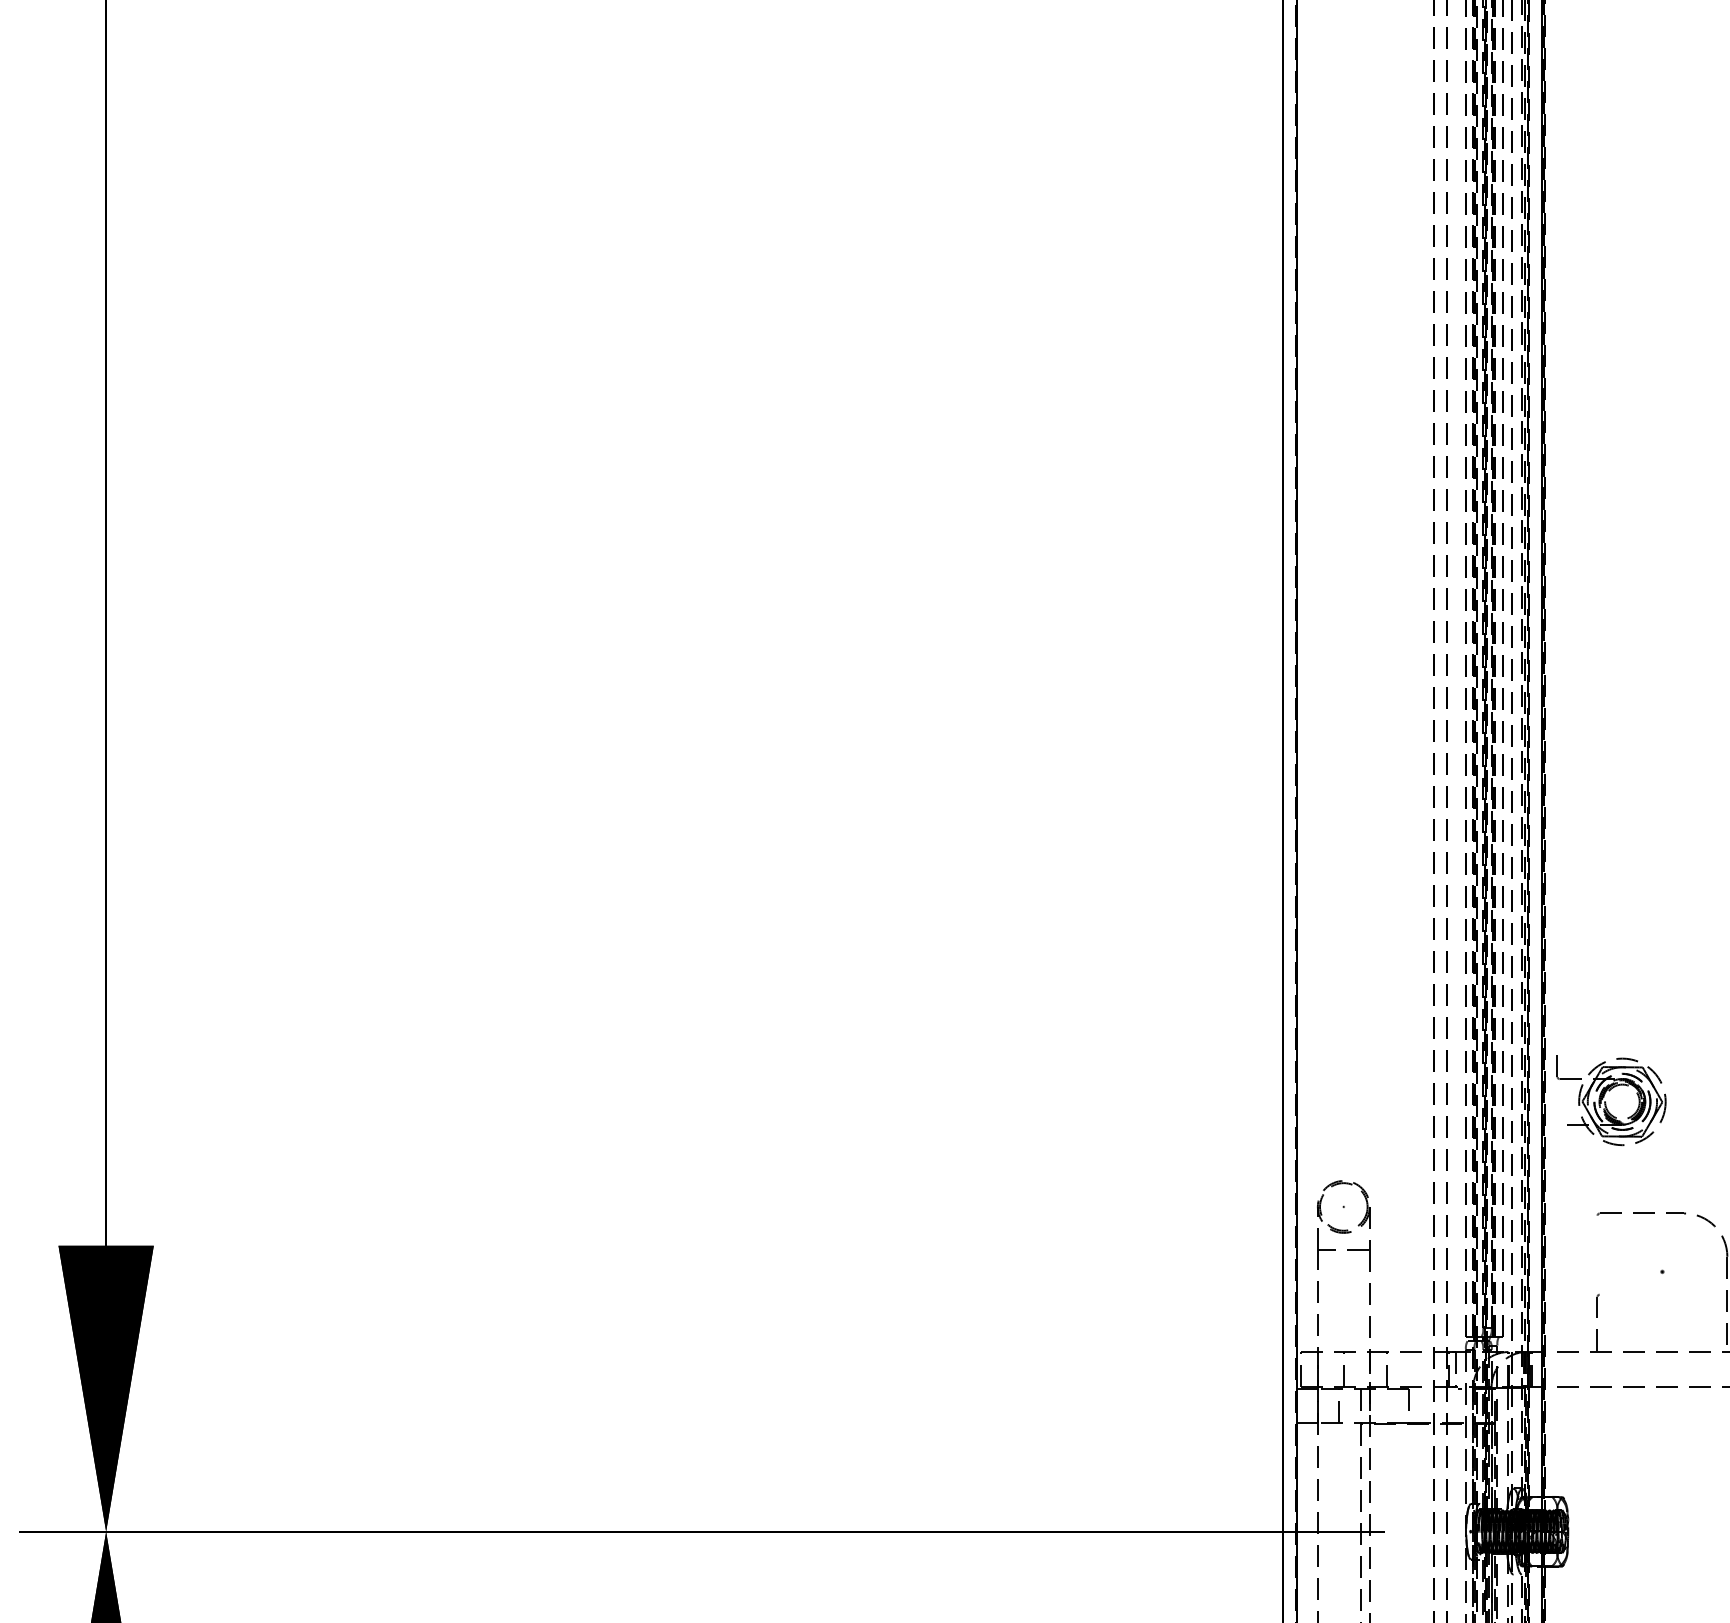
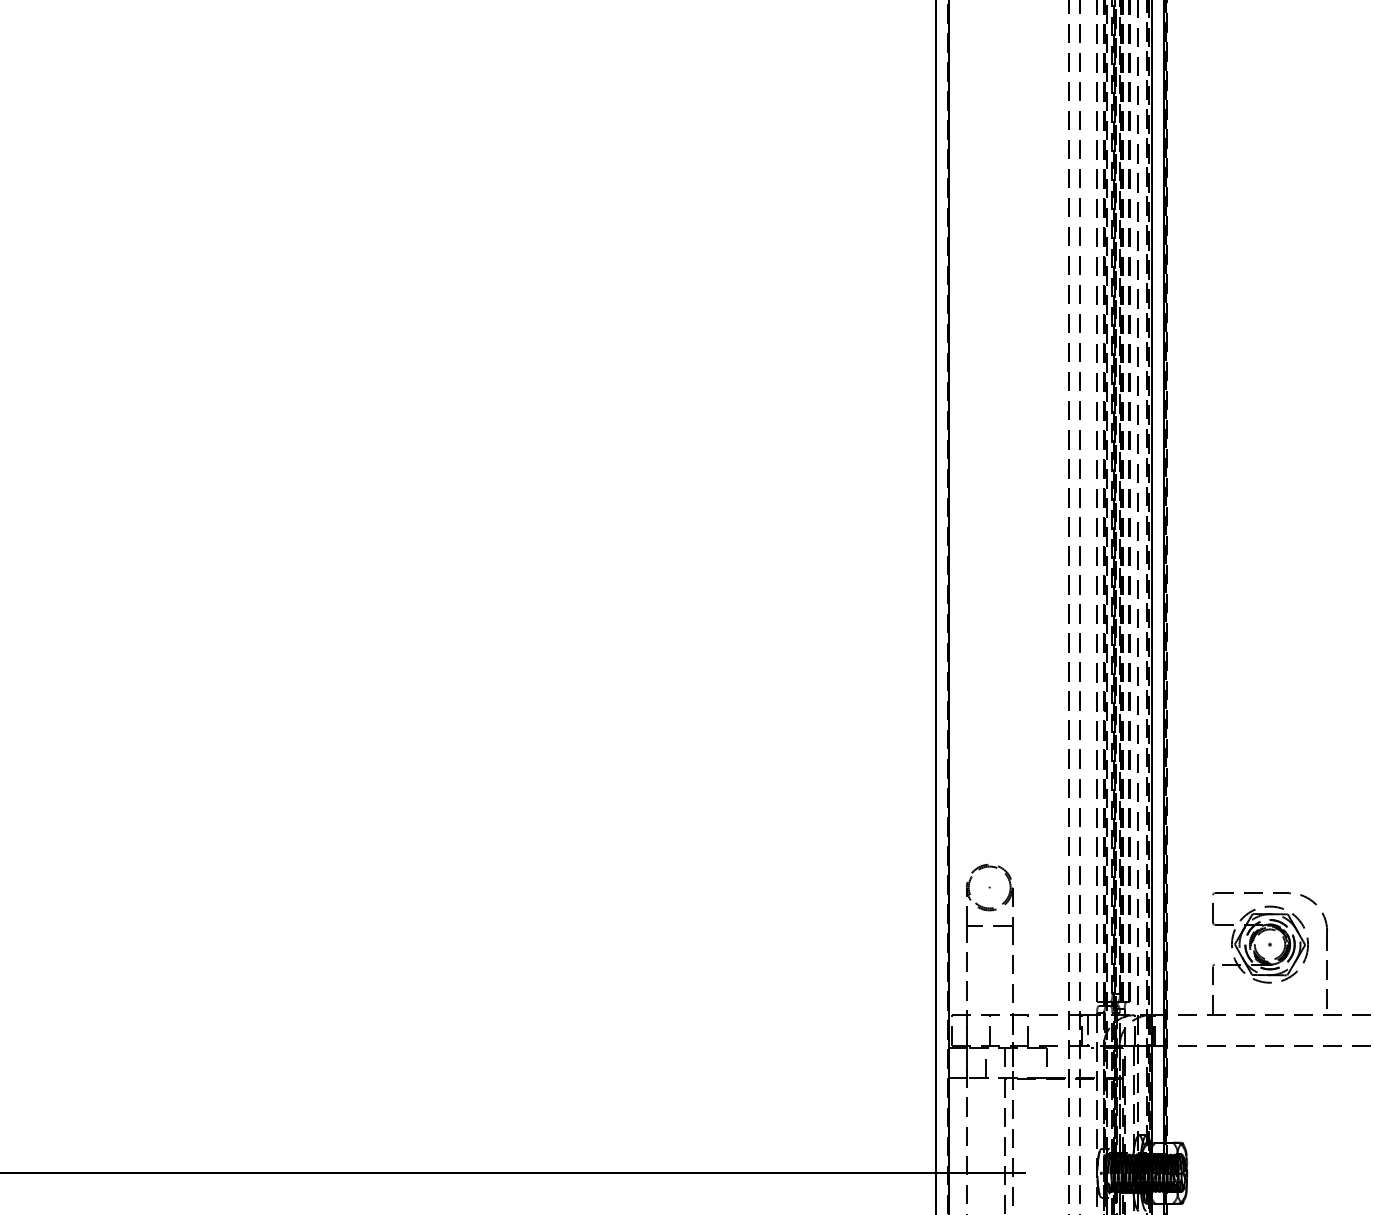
part: (1611, 1100) -> (1260, 943), moved

